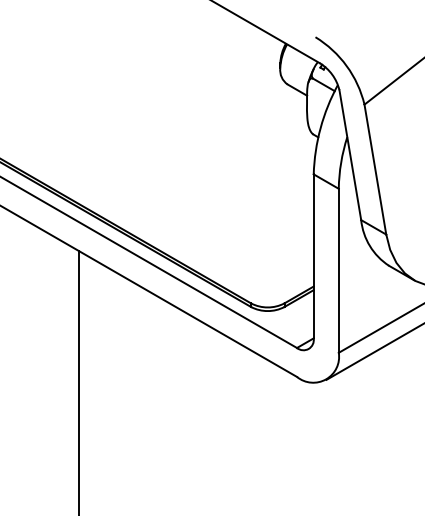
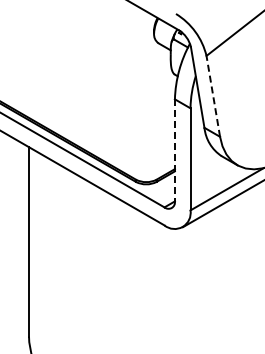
line: (375, 168) -> (213, 95), solid -> dashed
line: (313, 256) -> (174, 150), solid -> dashed

